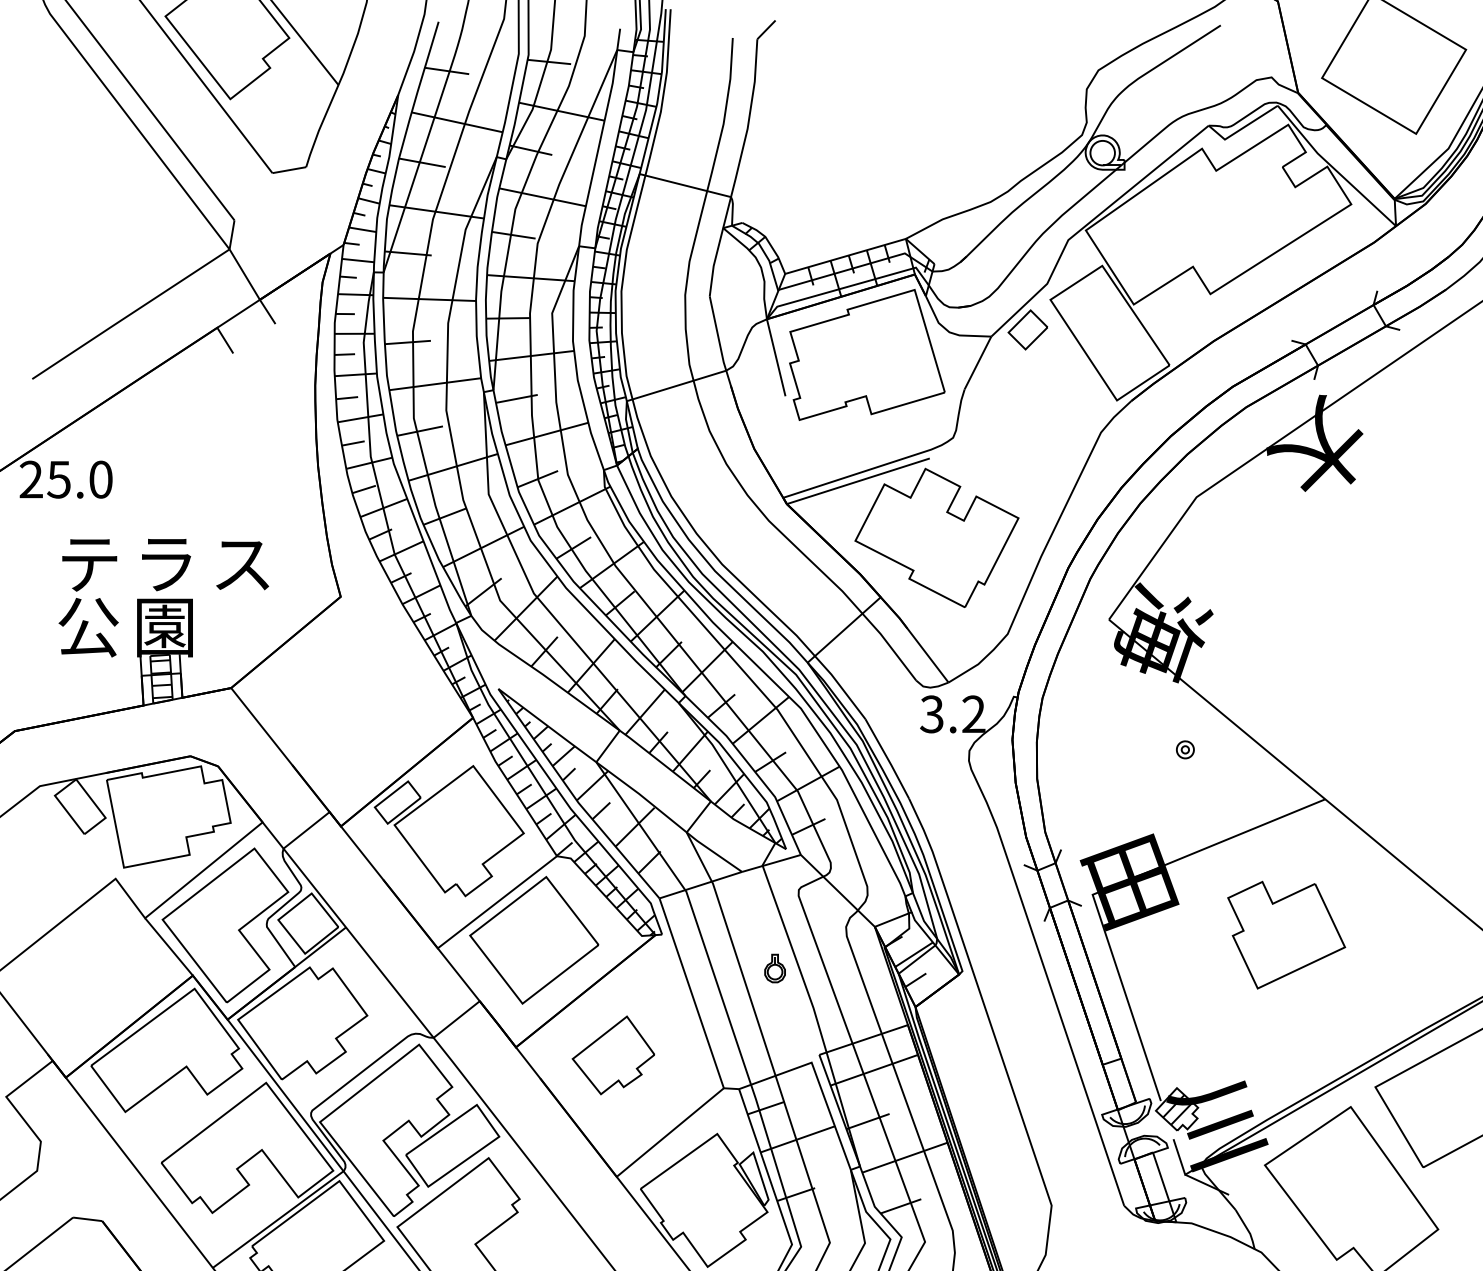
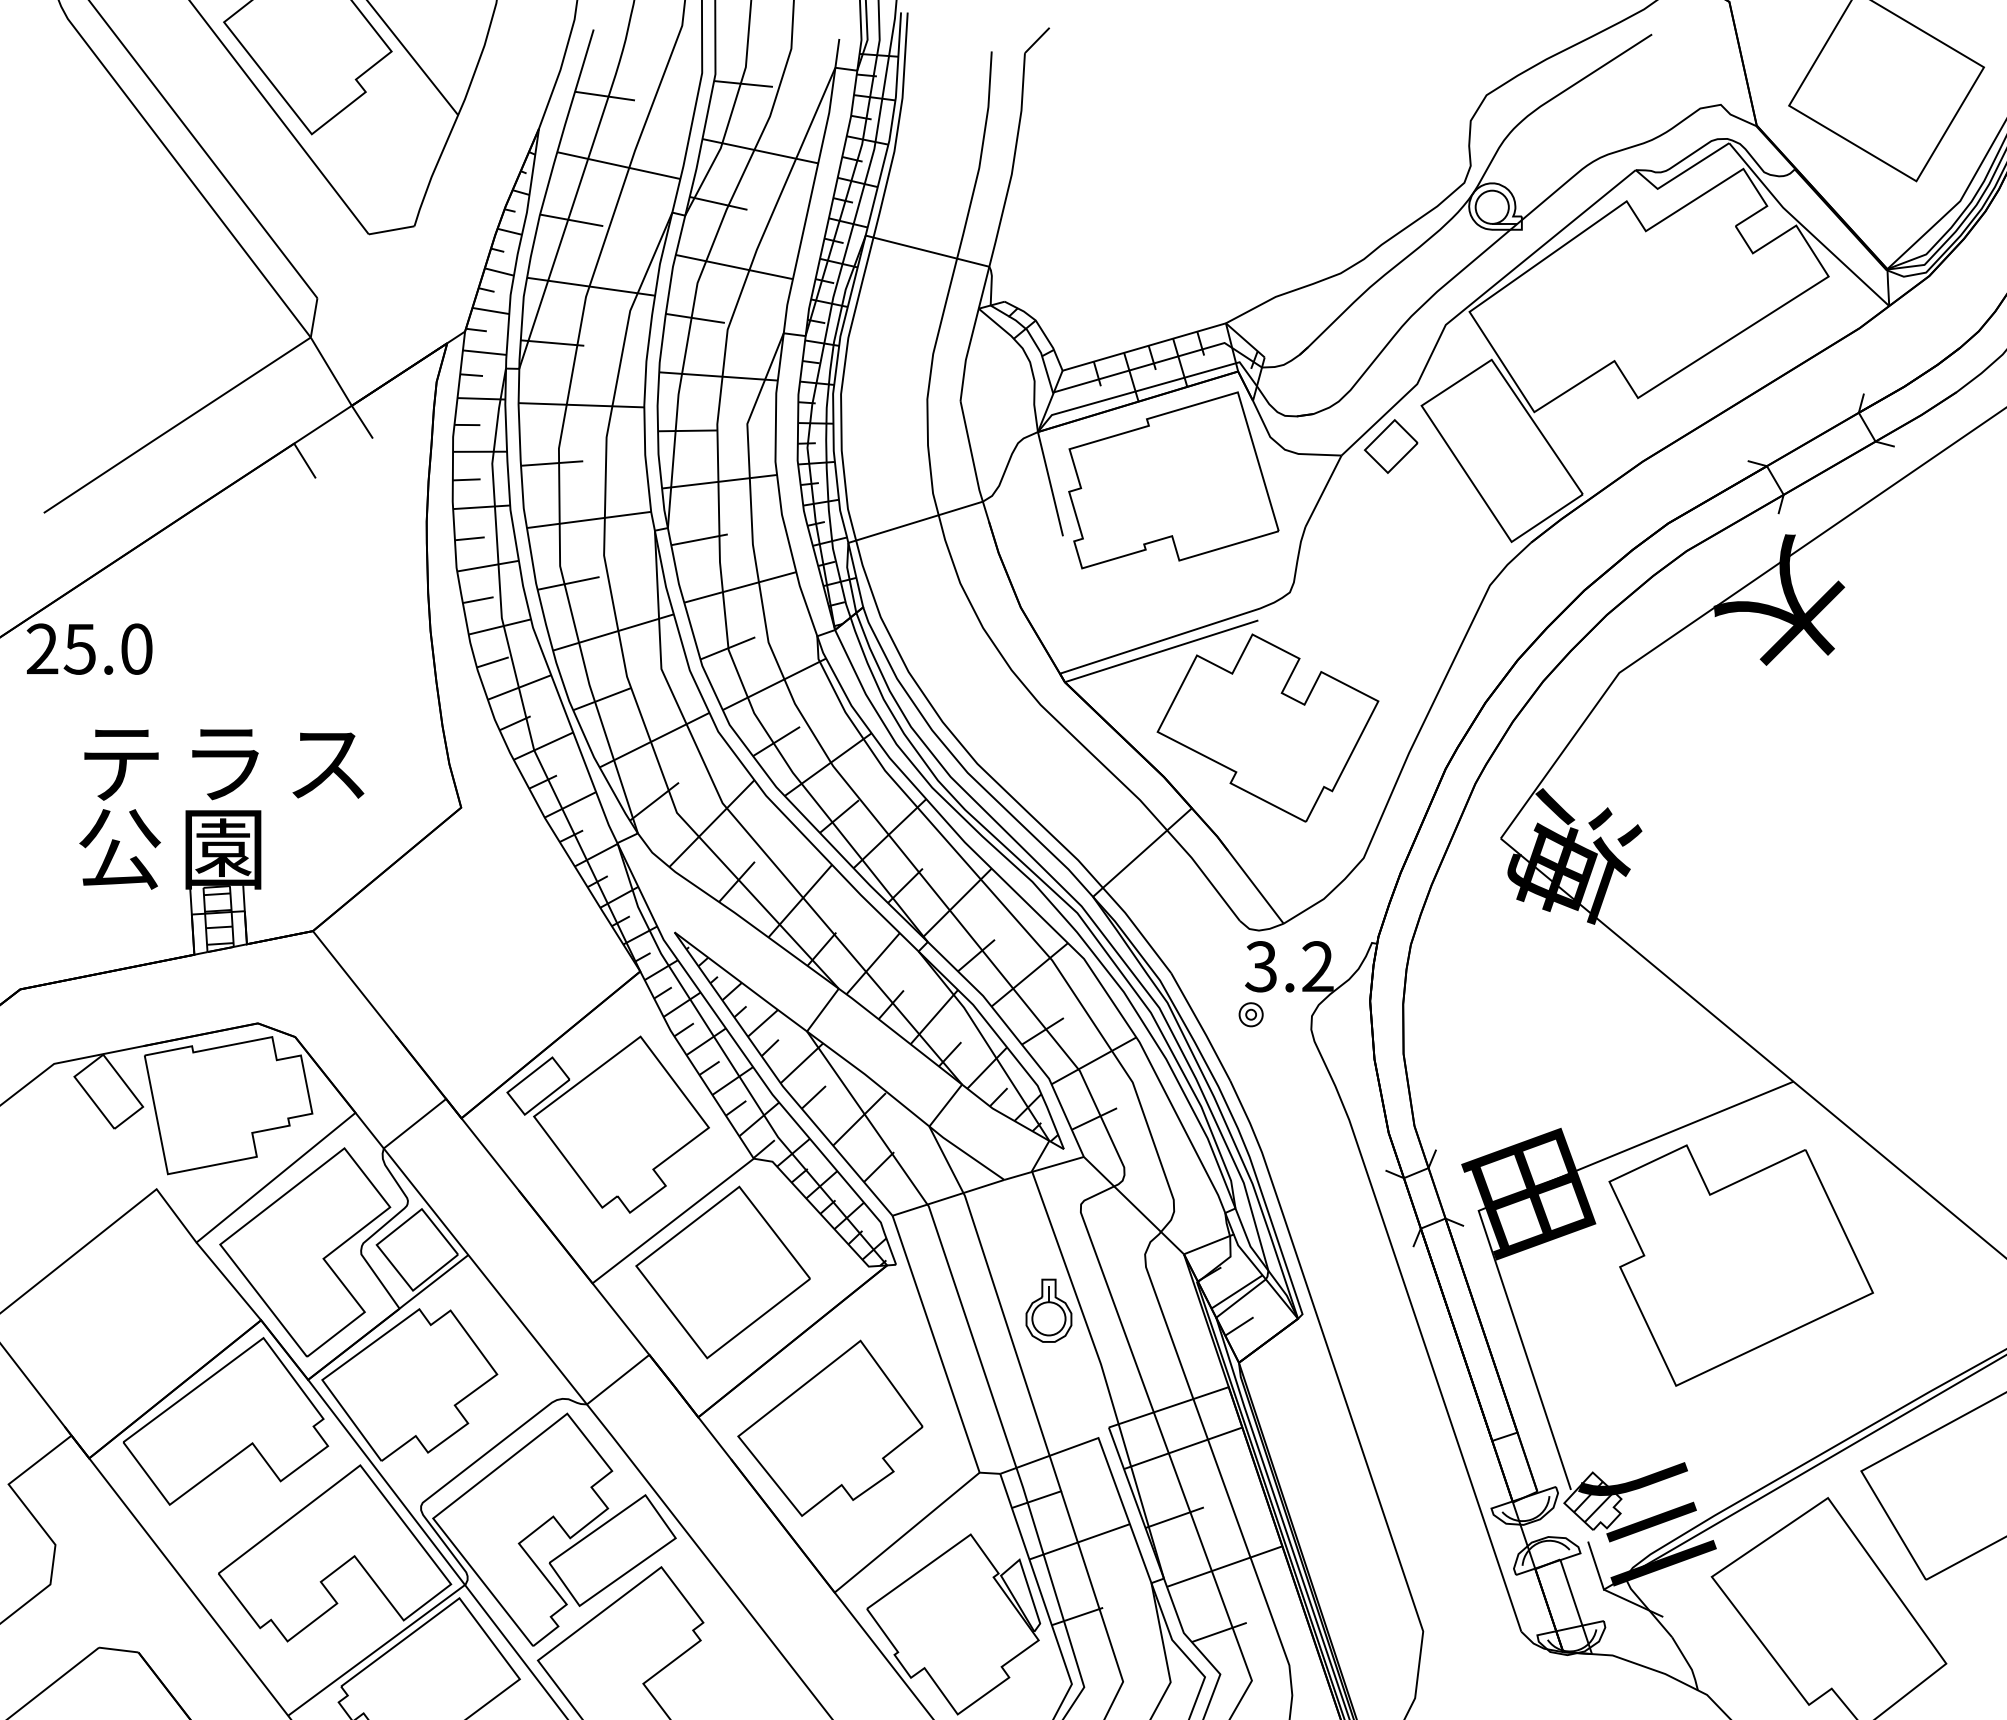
part: (1184, 749) -> (1250, 1014), moved
part: (1286, 935) -> (1740, 1265), size x1.67
part: (774, 968) -> (1048, 1310), size x1.67
part: (613, 1054) -> (830, 1427), size x1.67

